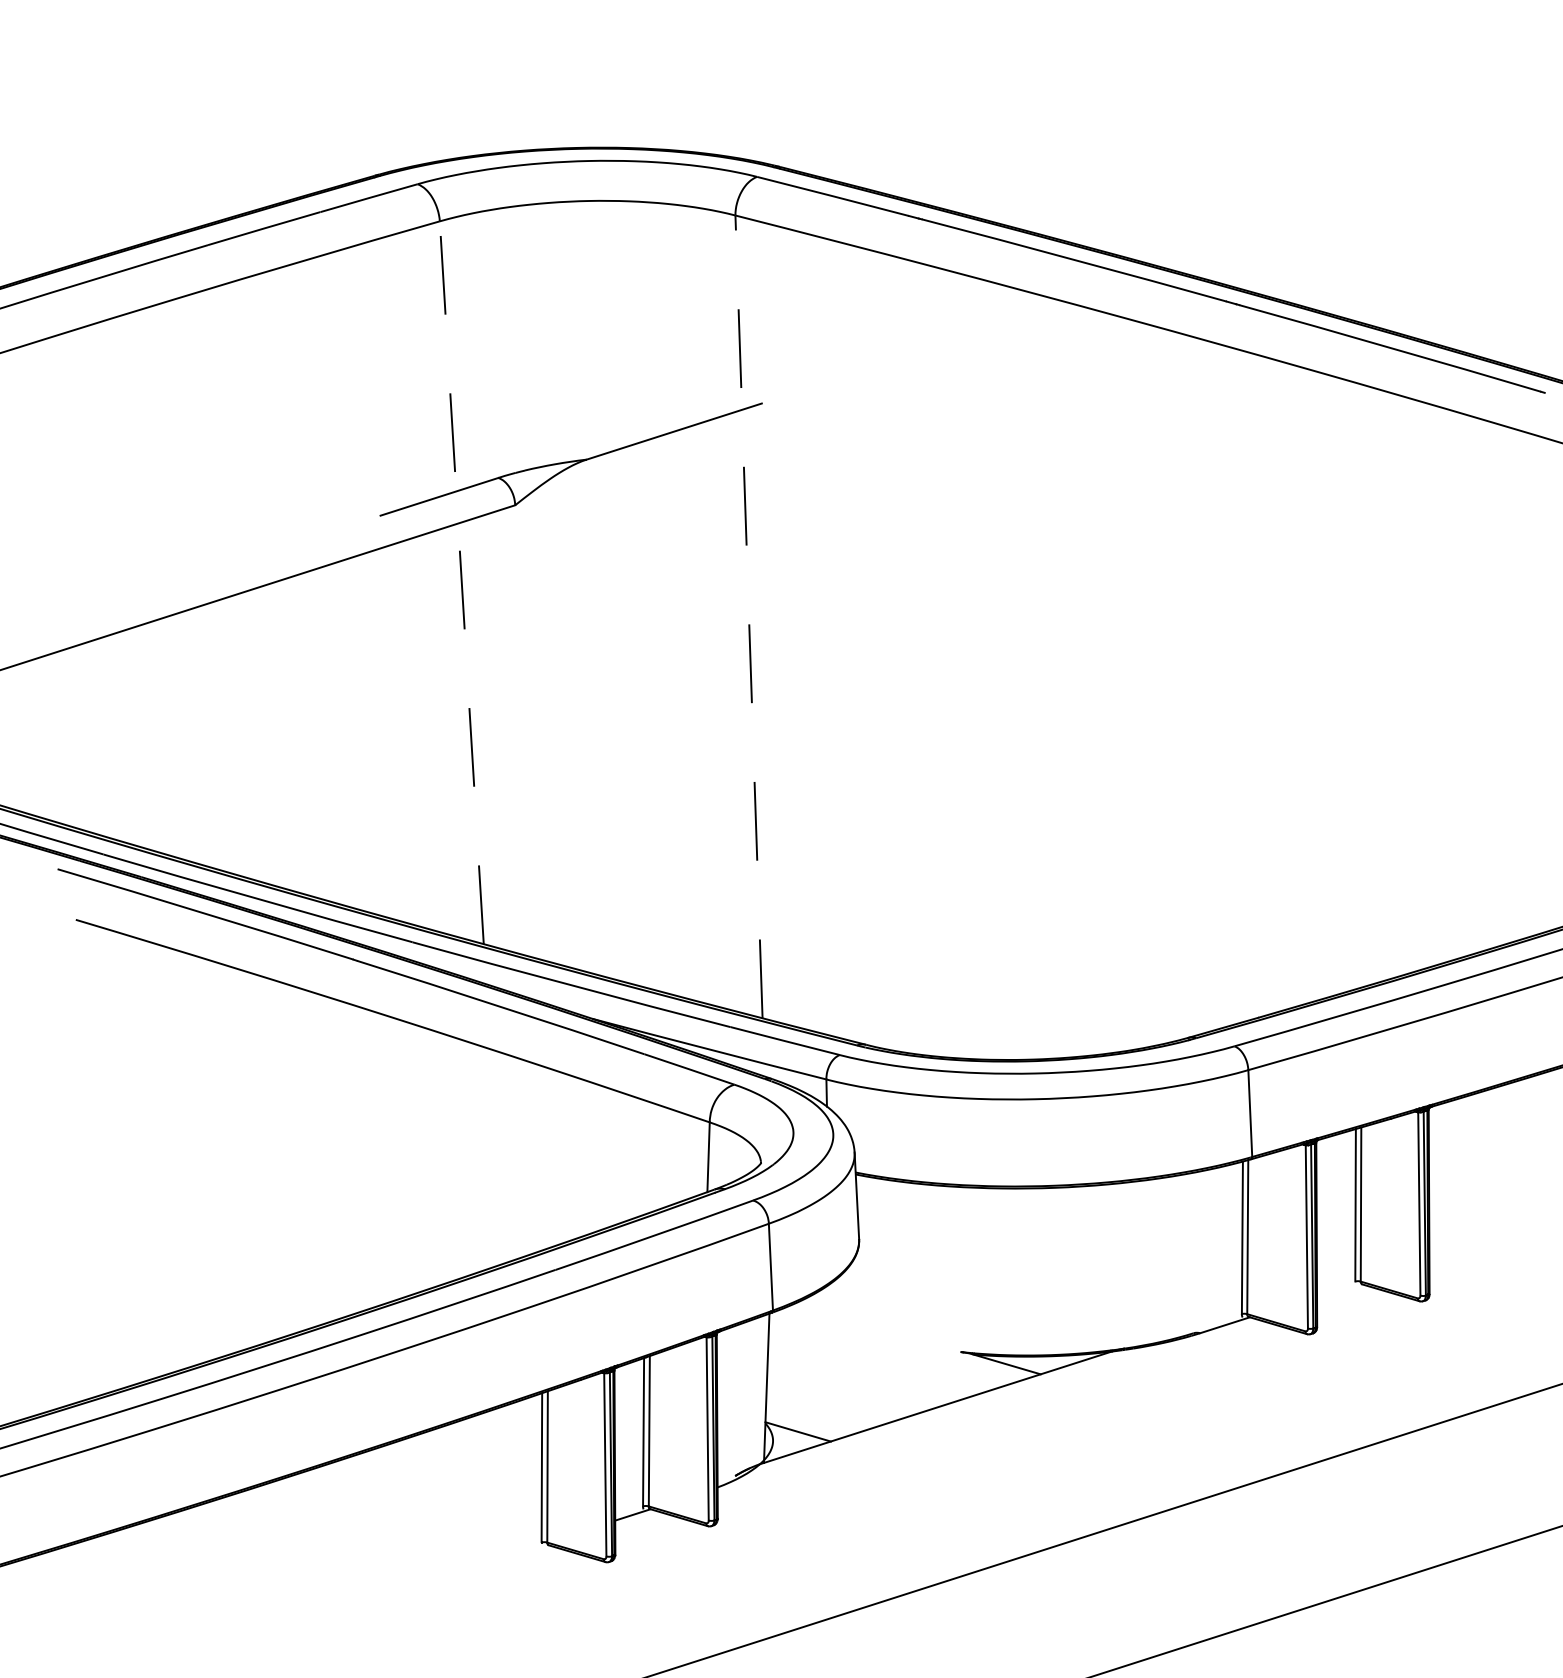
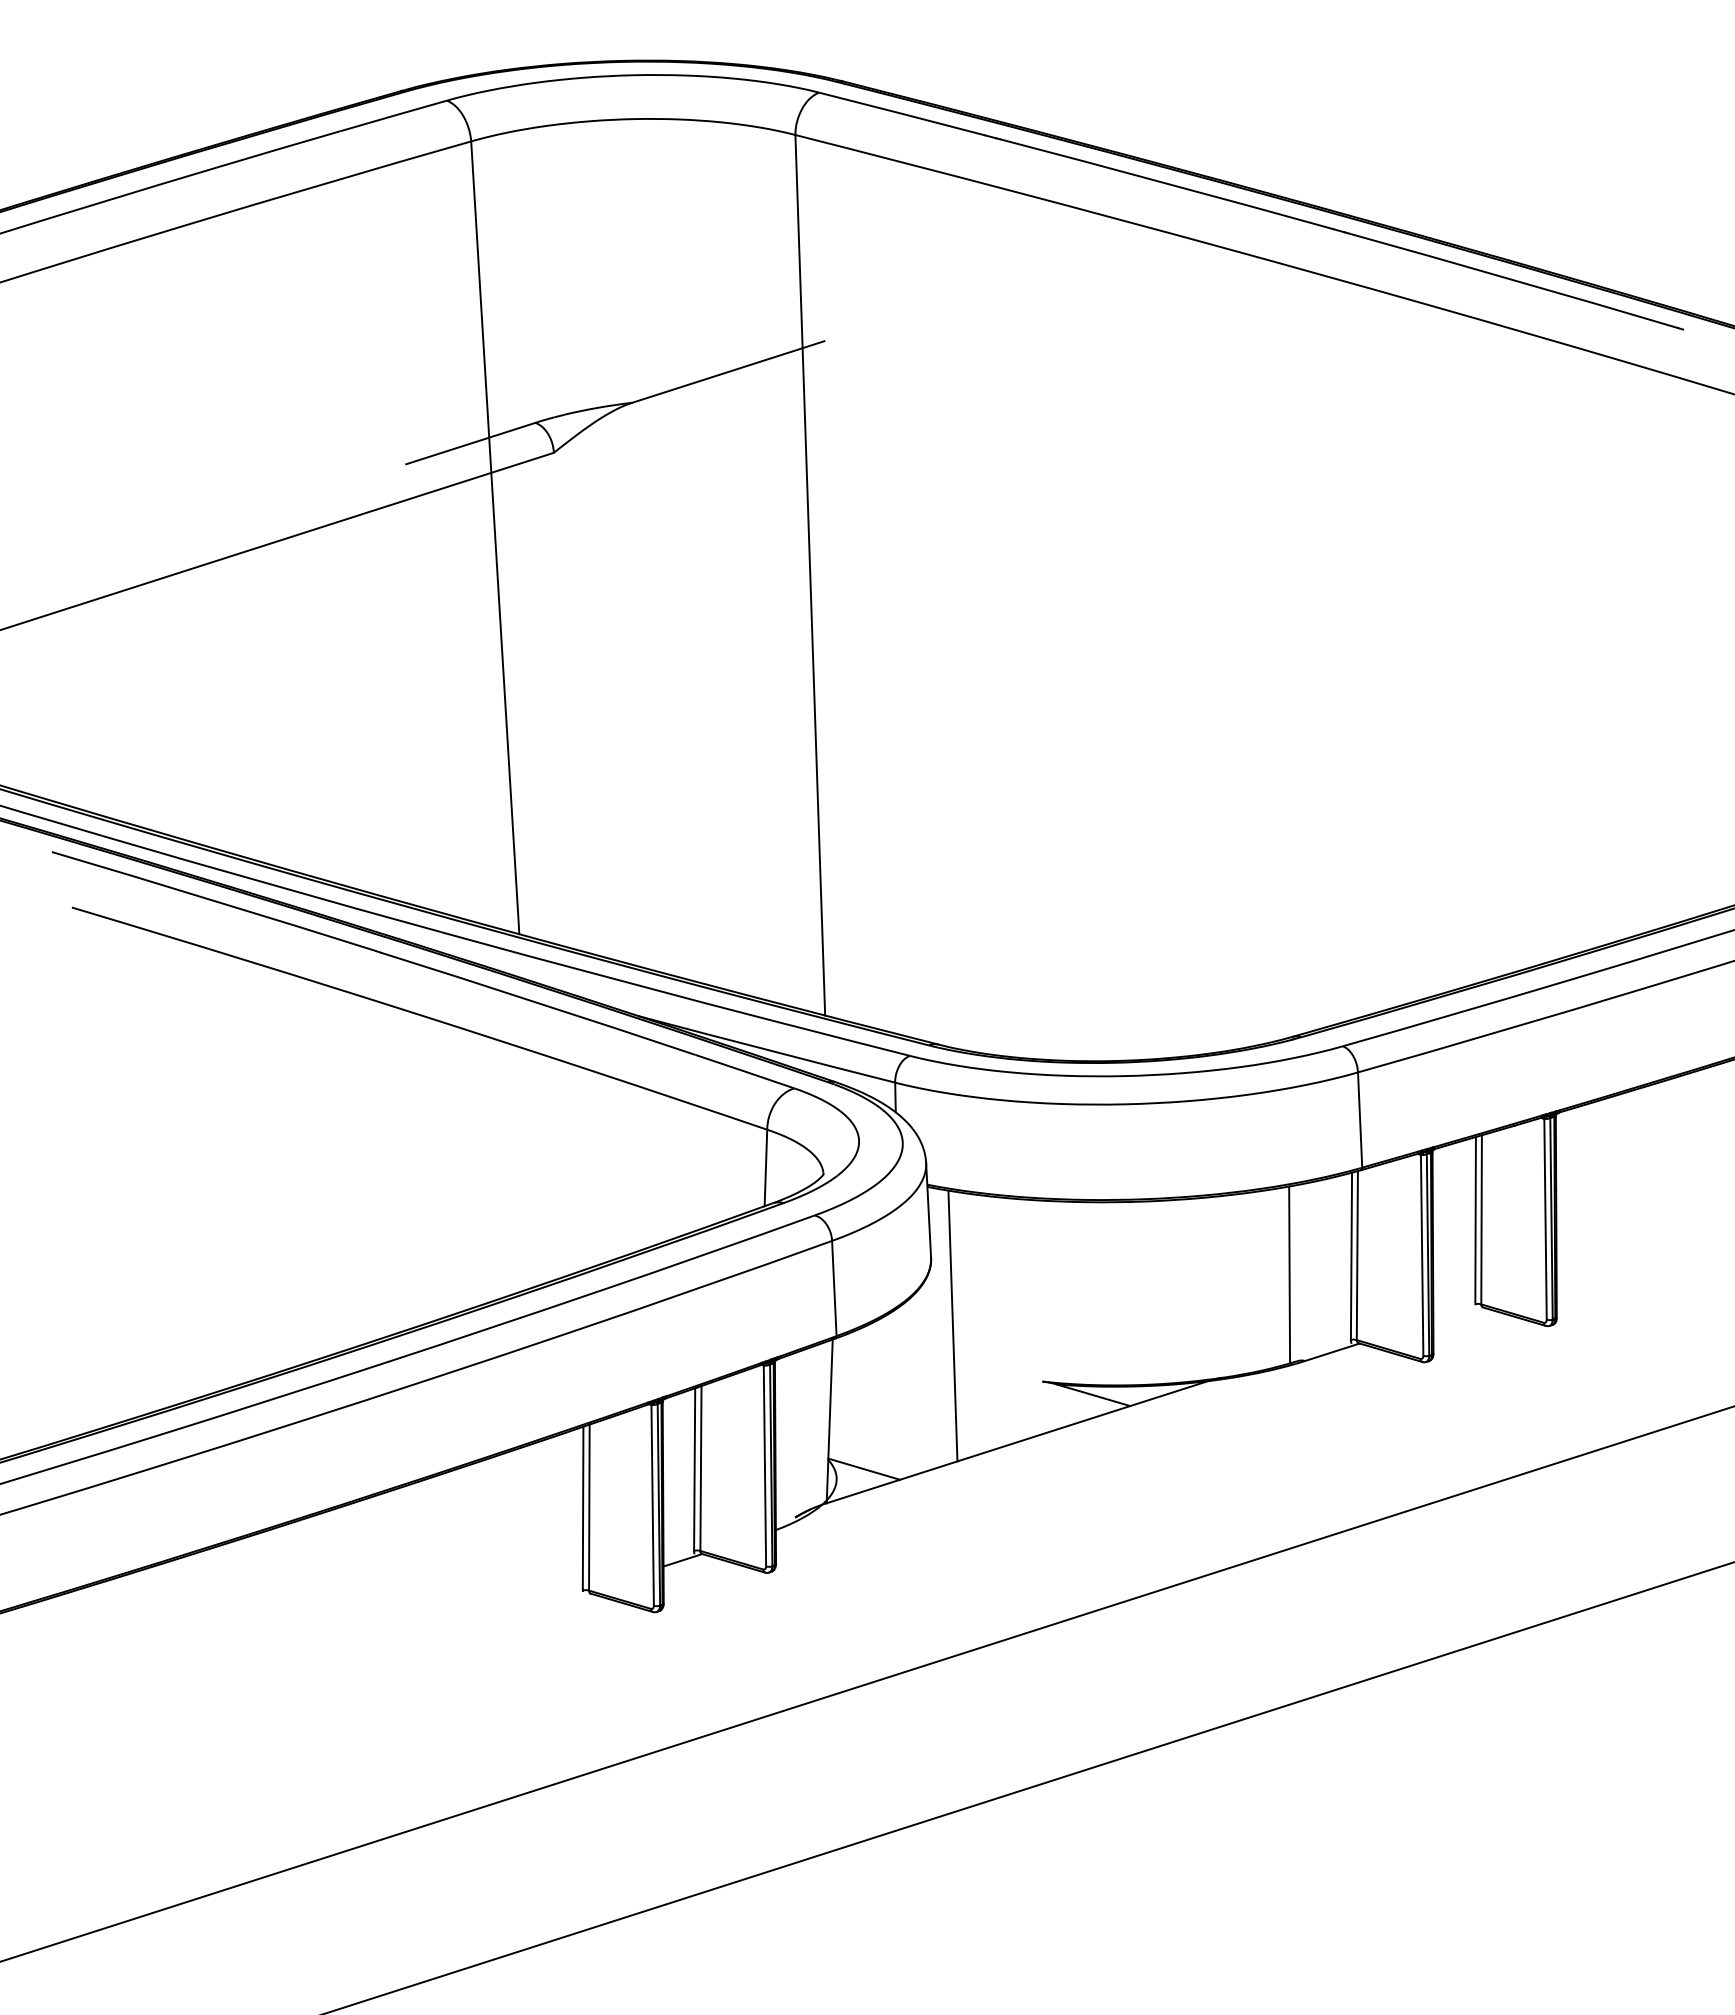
line: (462, 582) -> (495, 537), dashed -> solid
line: (749, 616) -> (810, 574), dashed -> solid
line: (1185, 1254) -> (1289, 1274), added
line: (878, 1300) -> (952, 1325), added

